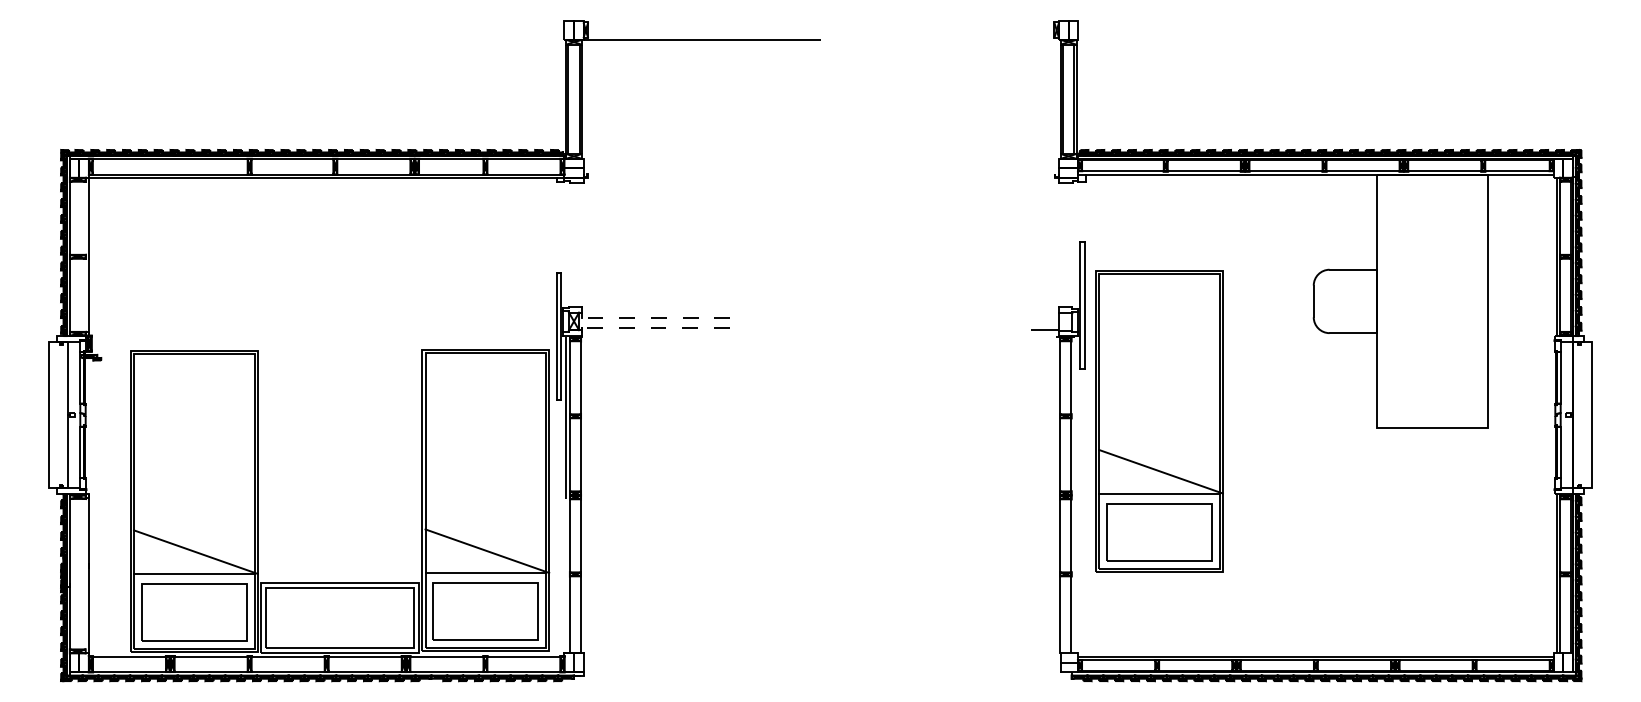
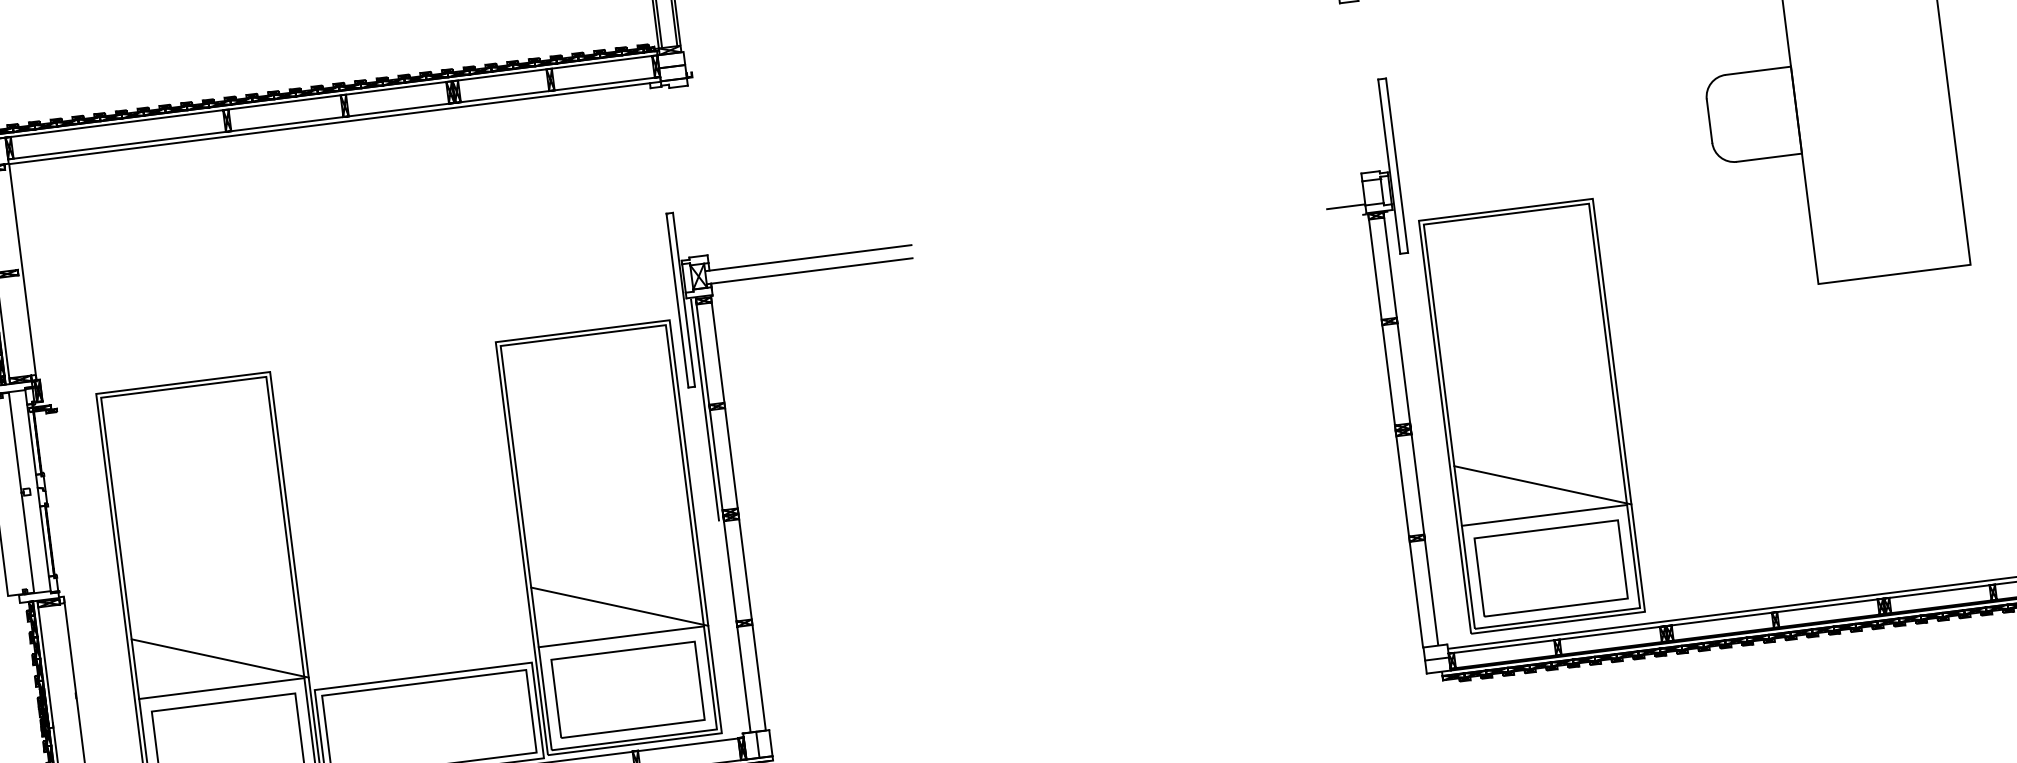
line: (654, 318) -> (808, 258), dashed -> solid
line: (653, 327) -> (808, 271), dashed -> solid
part: (1159, 421) -> (1532, 416), moved

